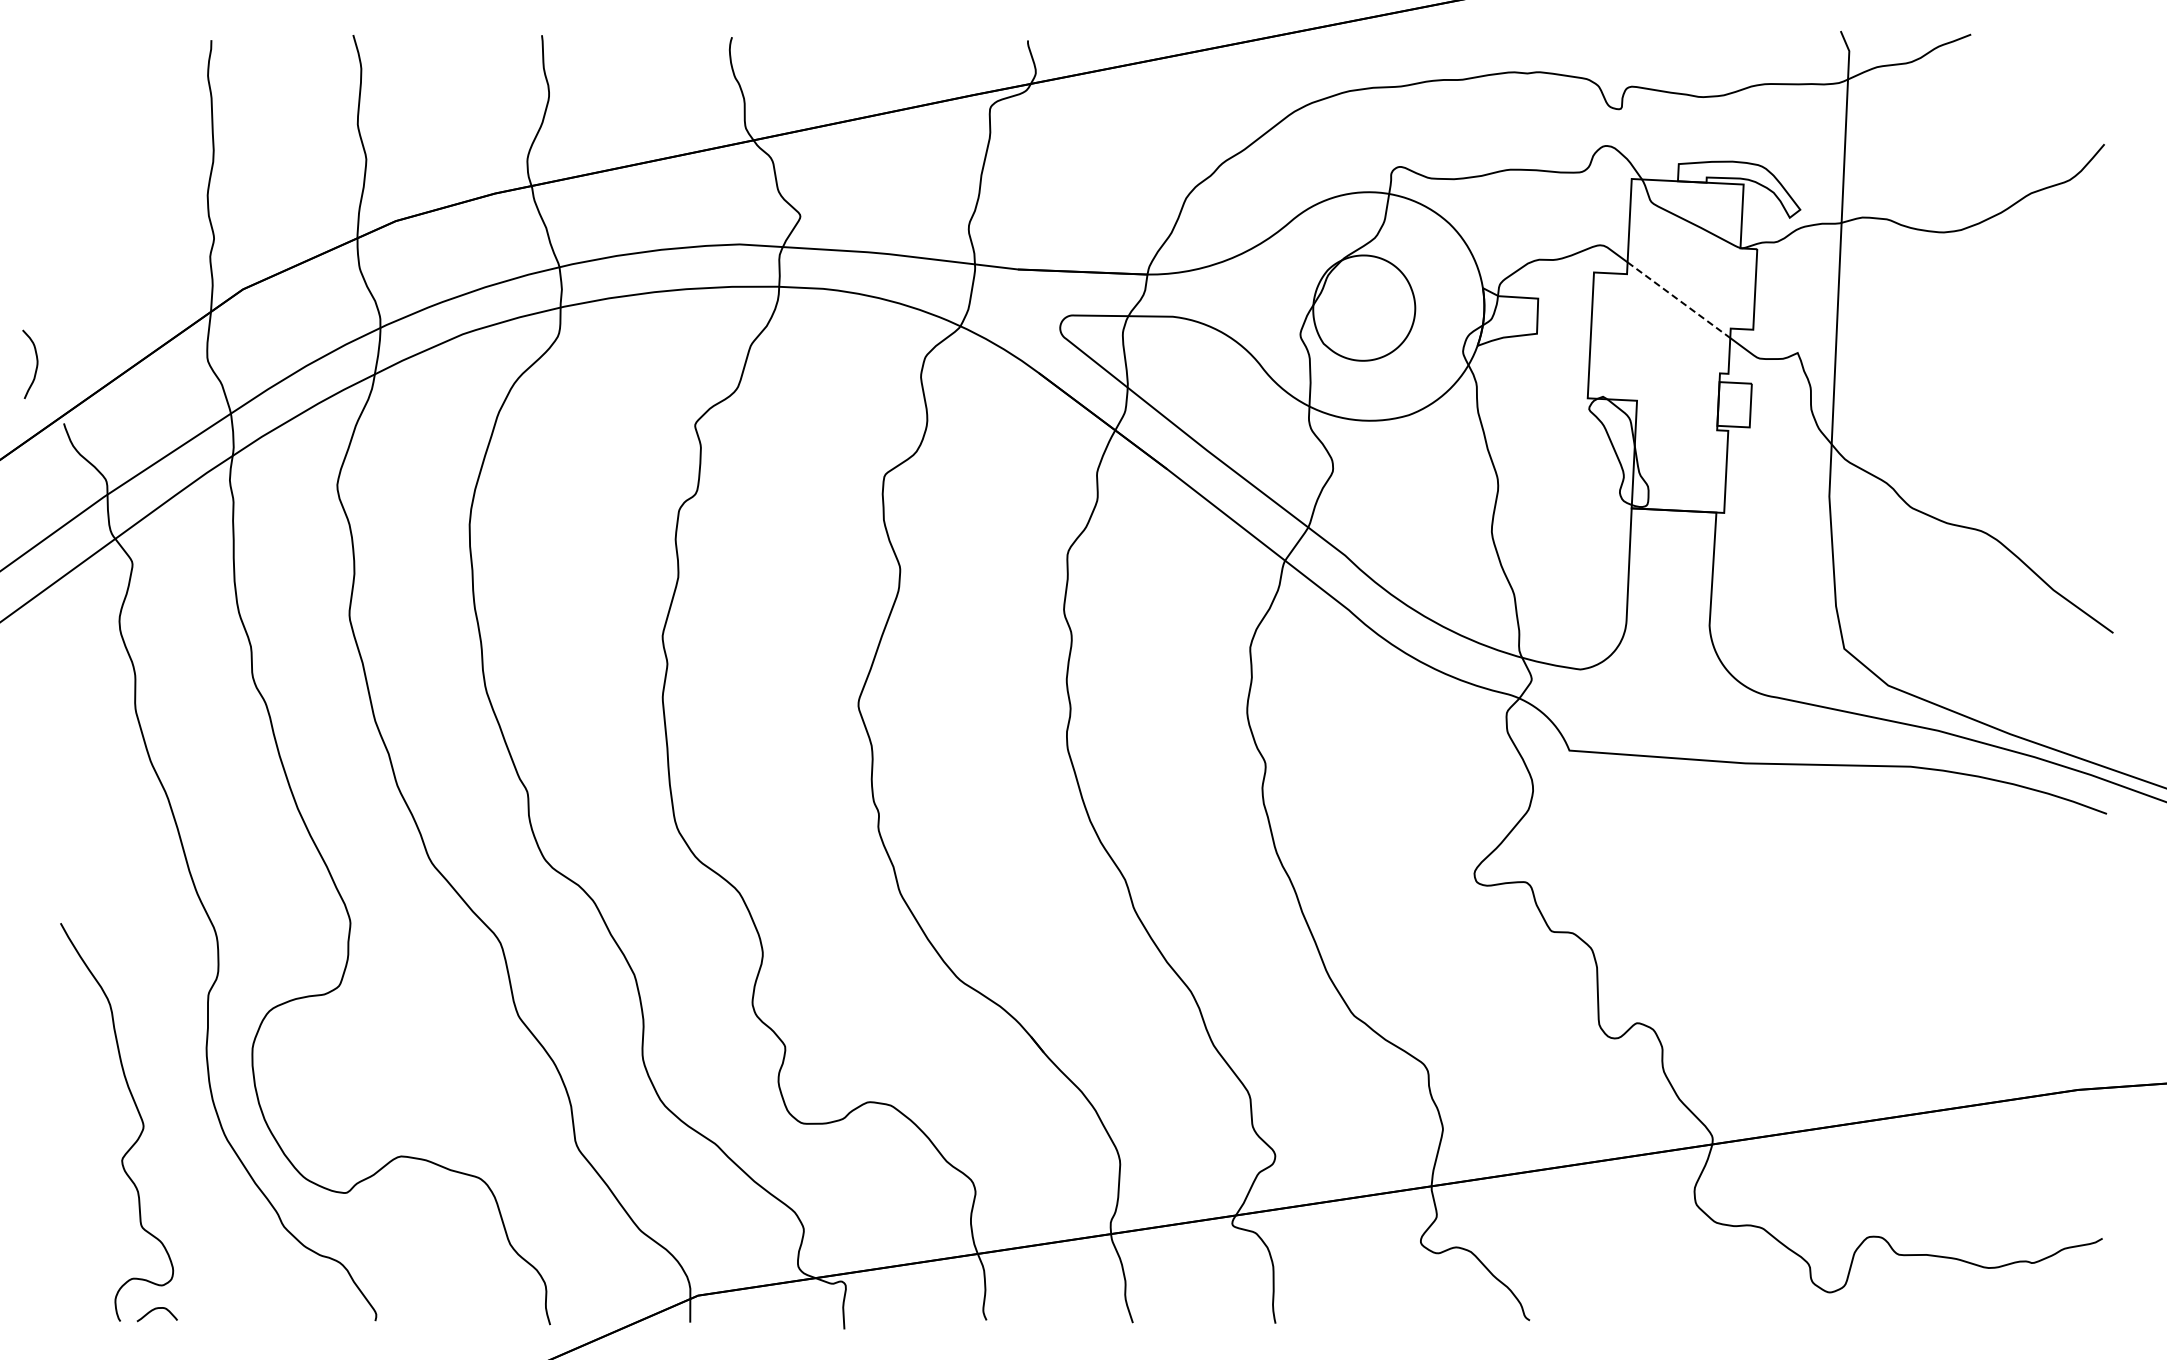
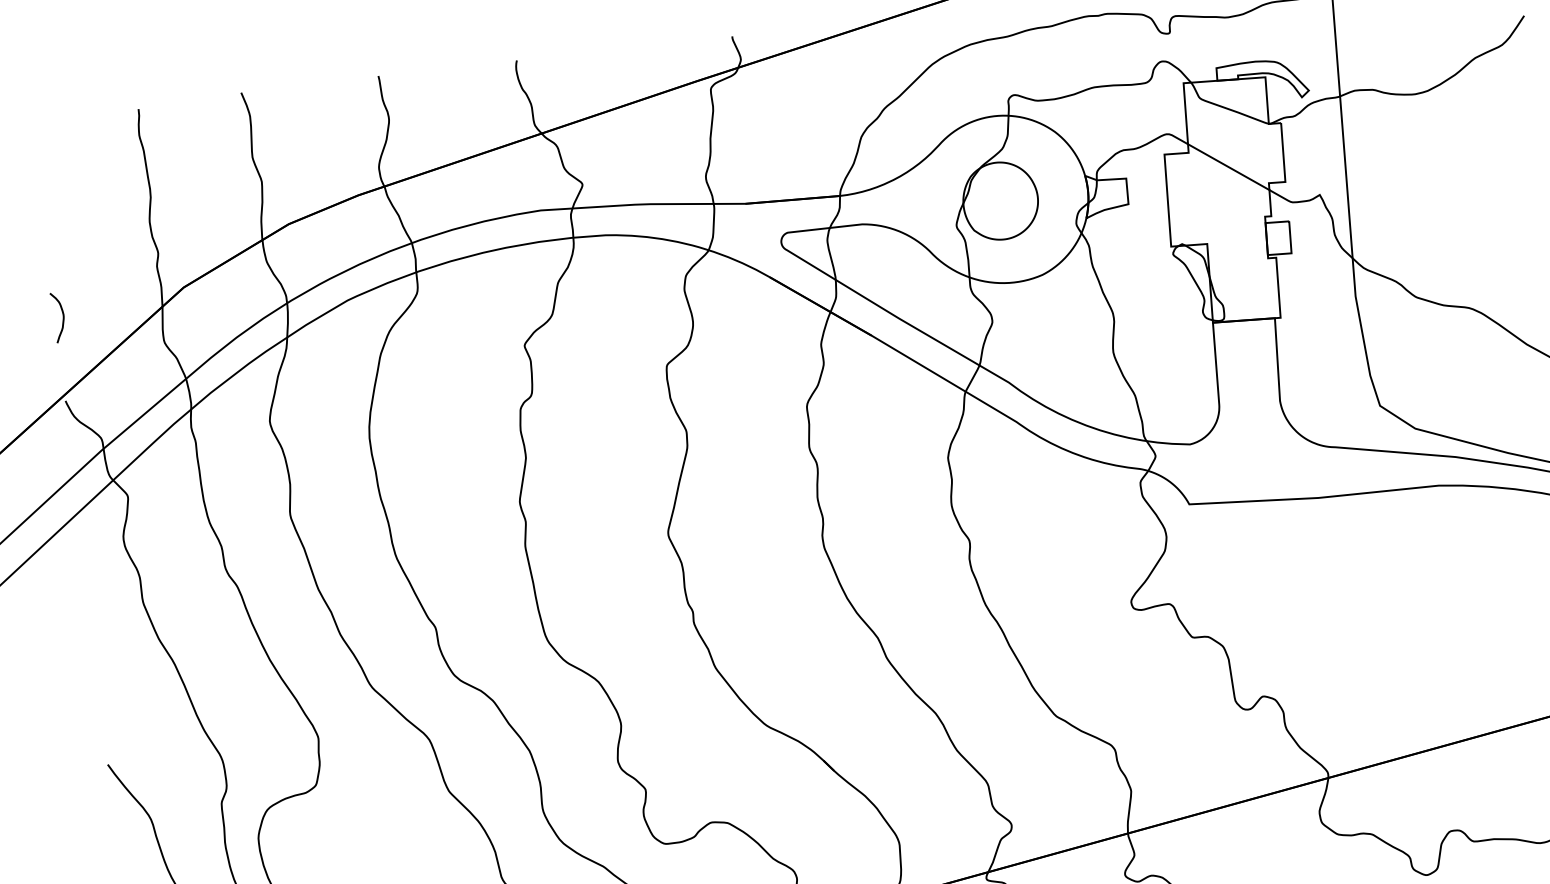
line: (1678, 300) -> (1228, 167), dashed -> solid
curve: (36, 364) -> (63, 317), moved

